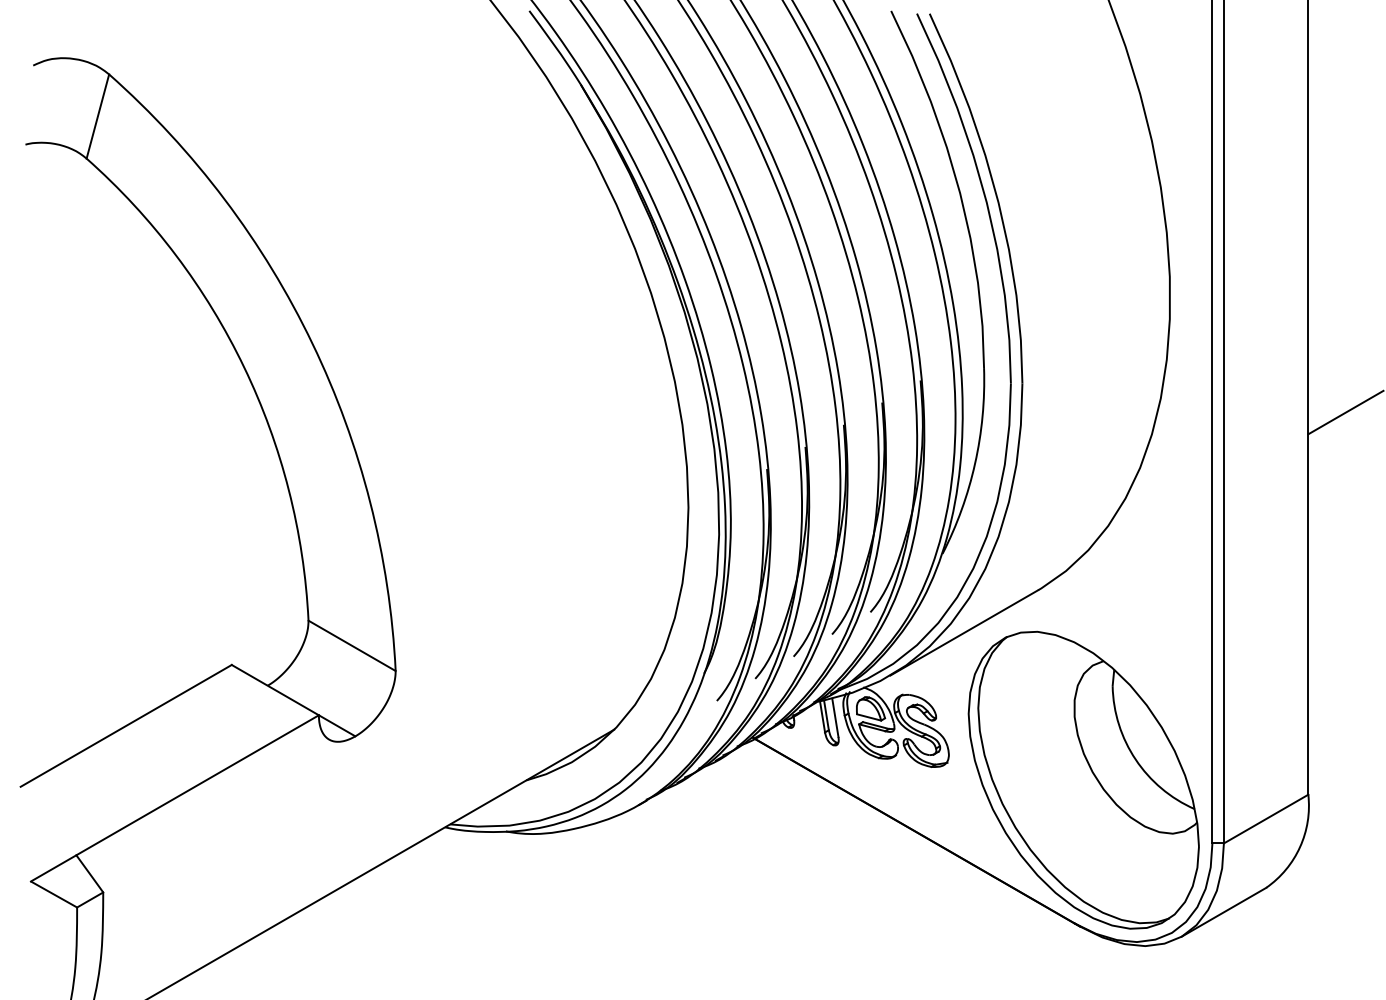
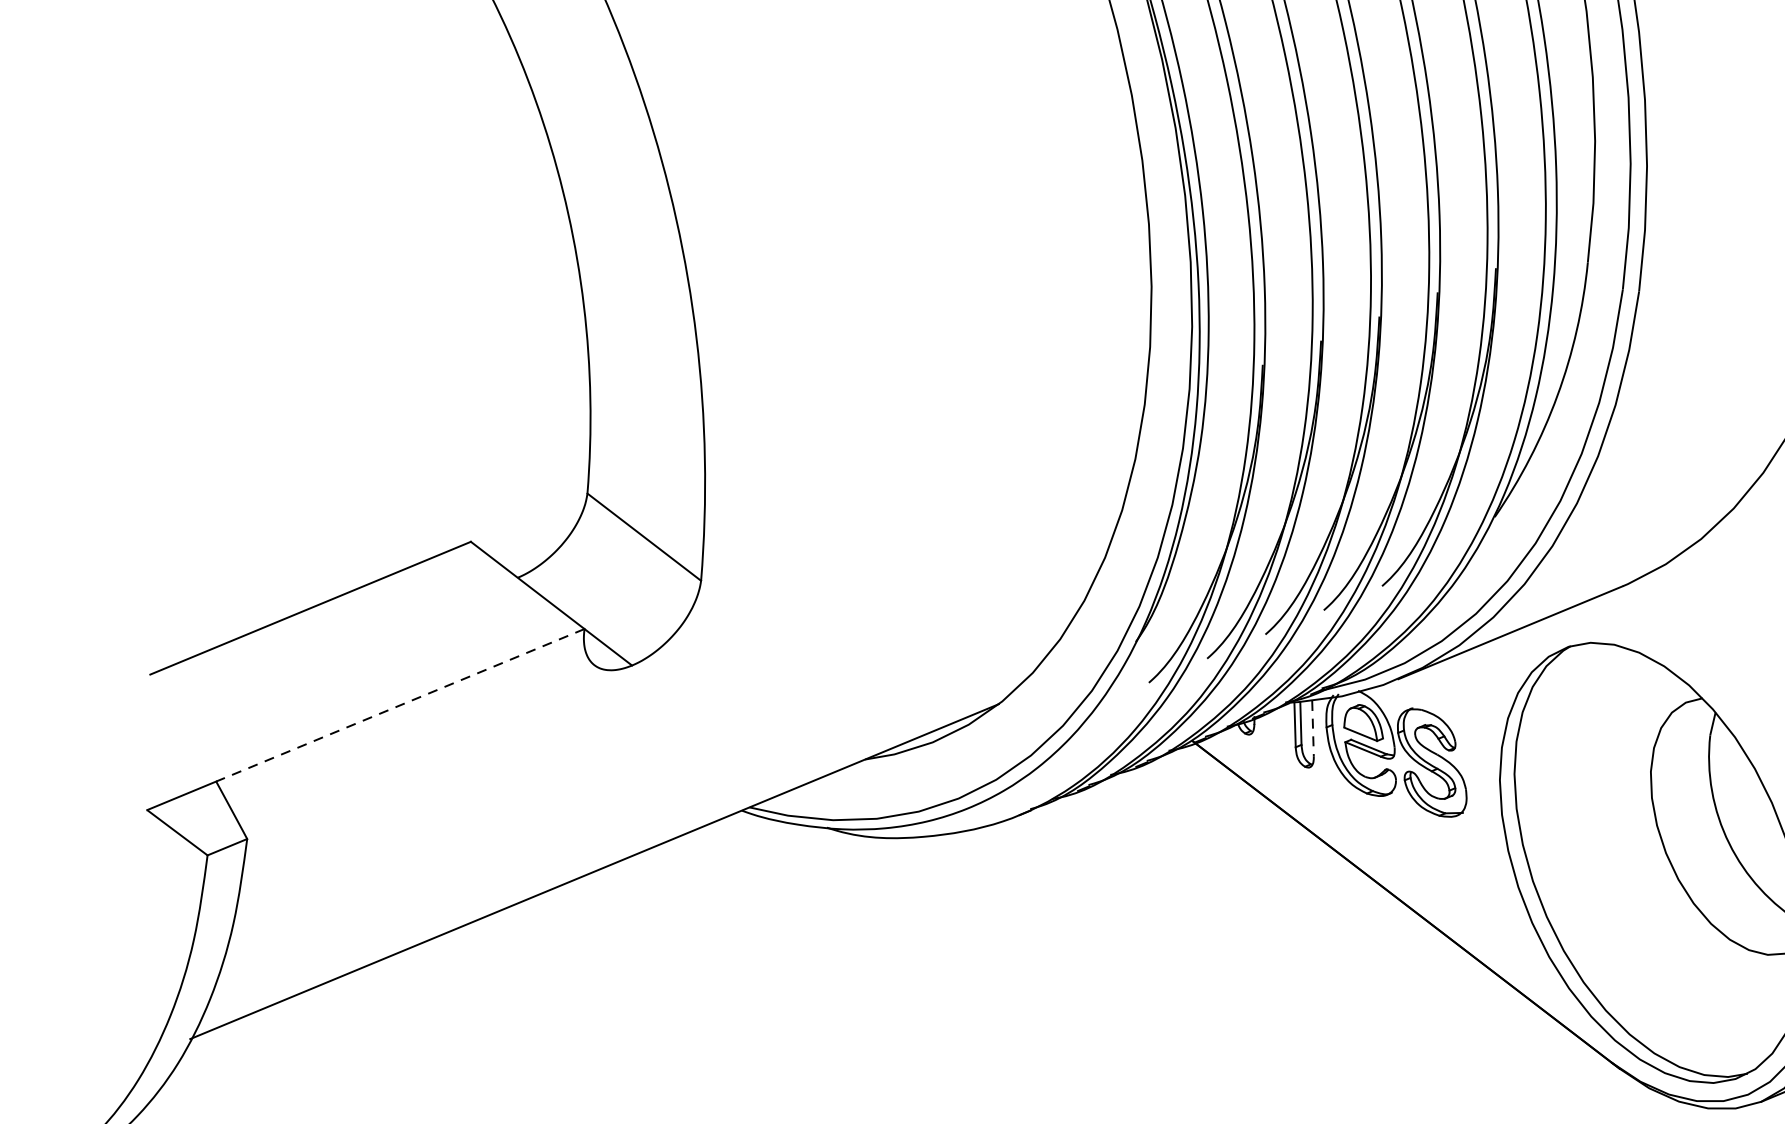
line: (835, 718) -> (1313, 729), solid -> dashed
line: (197, 785) -> (400, 705), solid -> dashed

